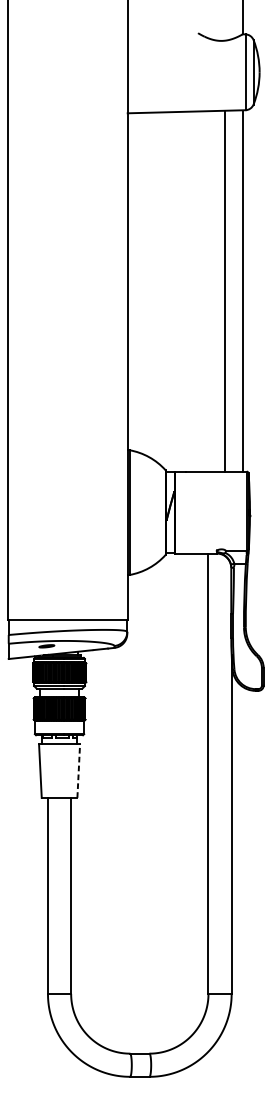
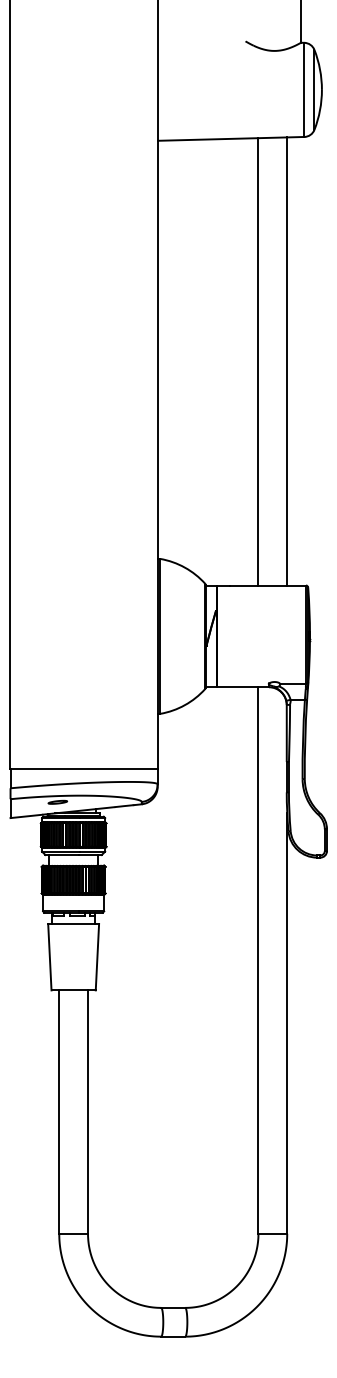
line: (224, 291) -> (258, 361), moved
line: (243, 291) -> (287, 361), moved
line: (78, 770) -> (97, 956), dashed -> solid

